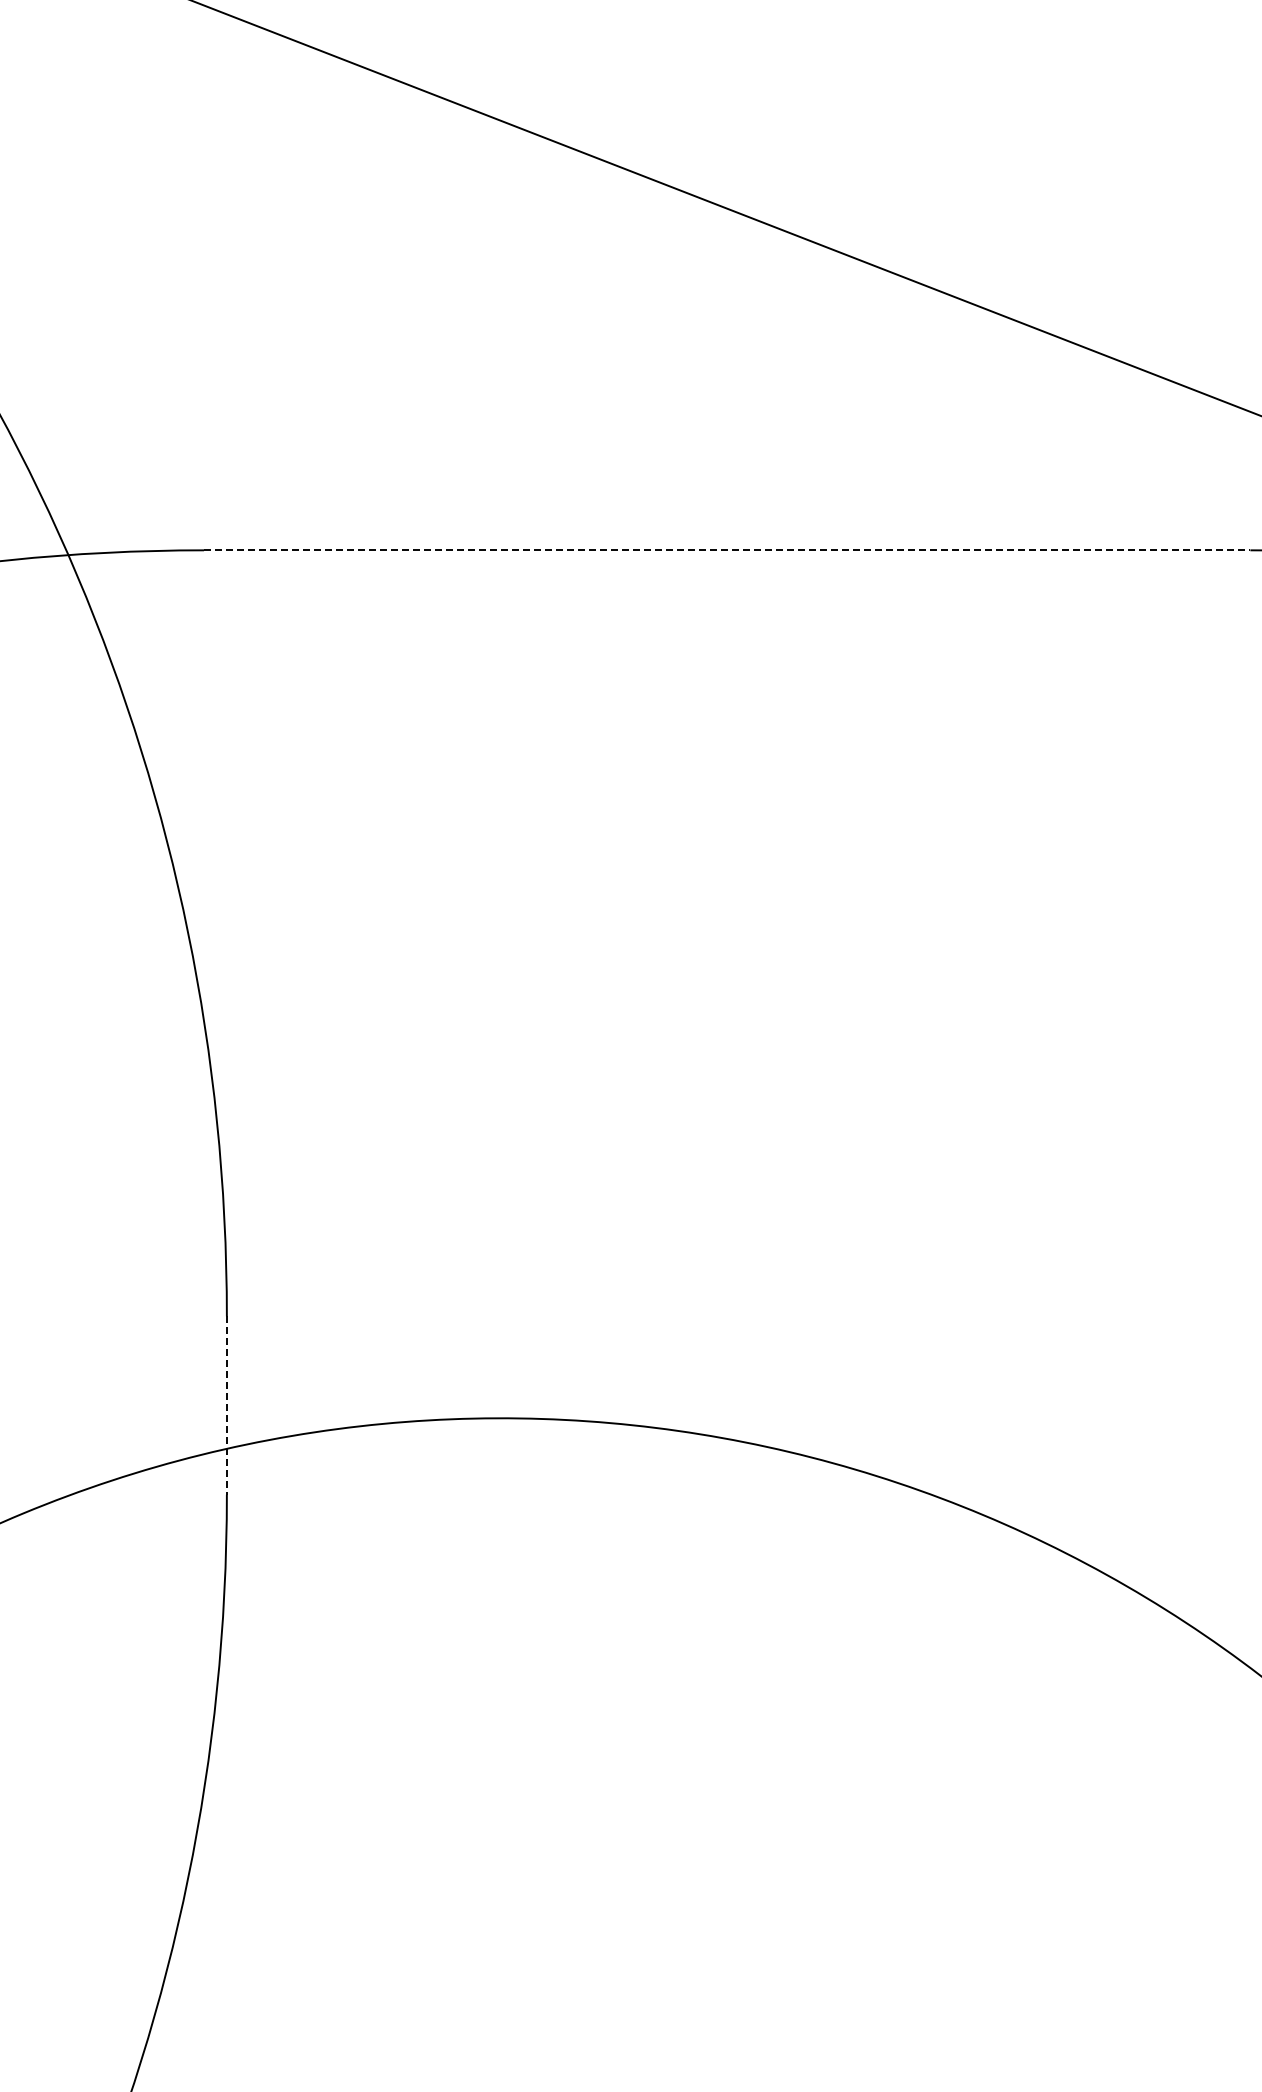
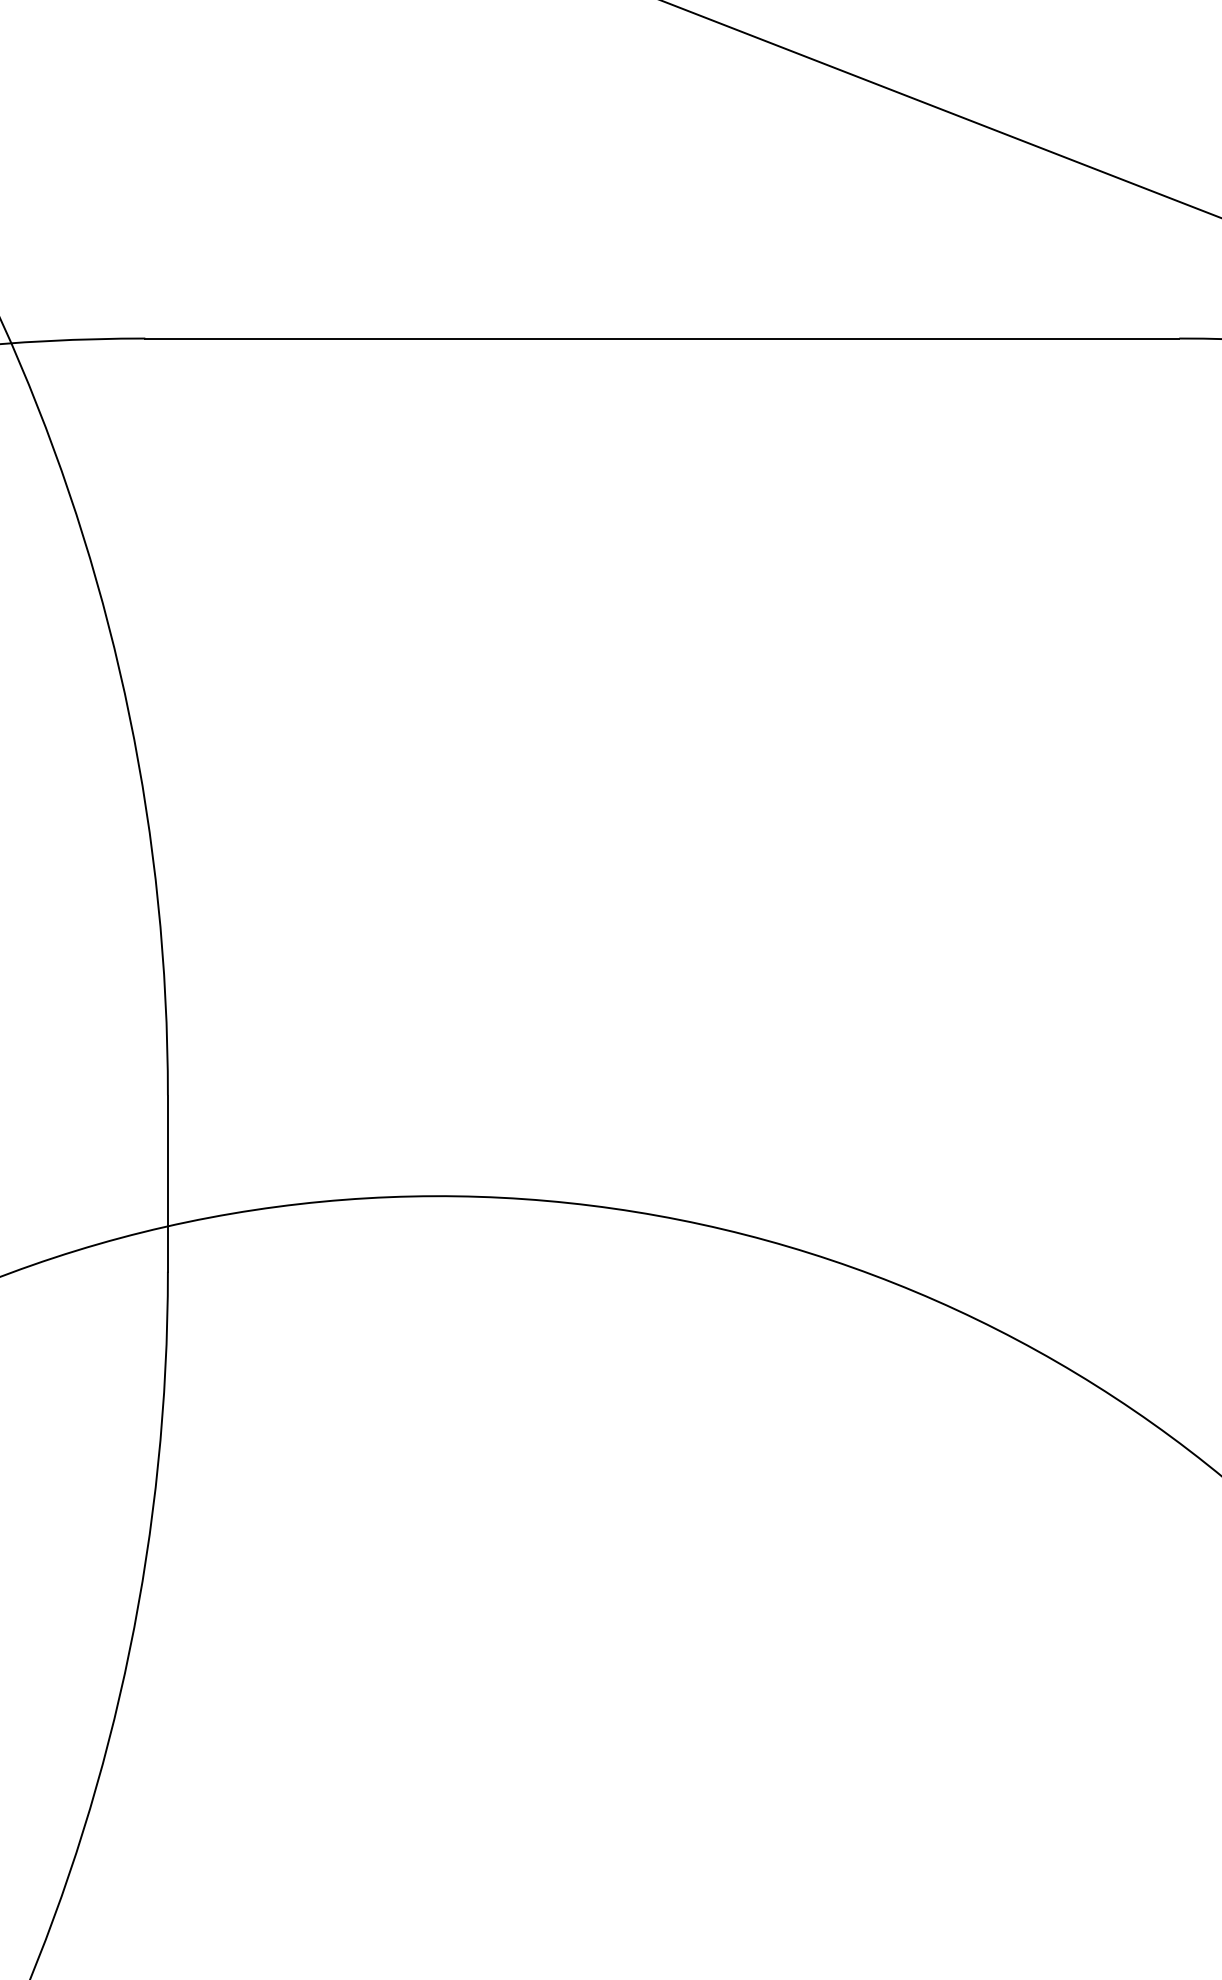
line: (727, 550) -> (662, 338), dashed -> solid
line: (226, 1406) -> (167, 1184), dashed -> solid

